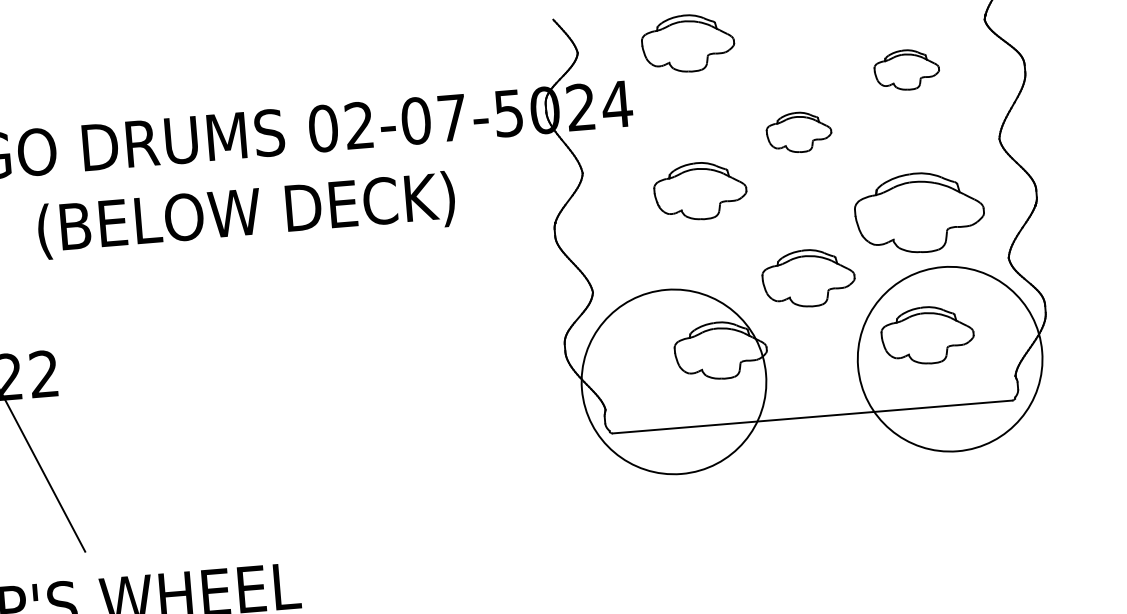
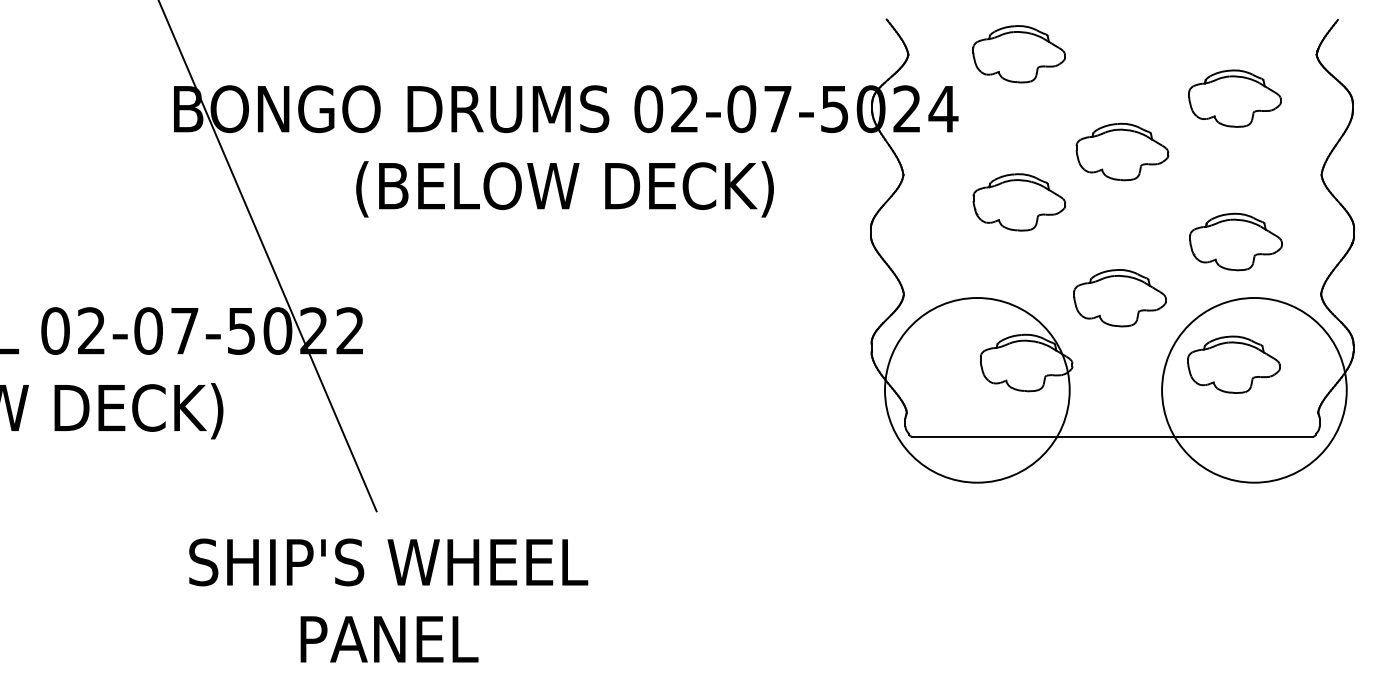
part: (906, 69) -> (1234, 98), size x1.43
part: (799, 131) -> (1122, 151), size x1.43
part: (919, 212) -> (1235, 241), size x0.71

